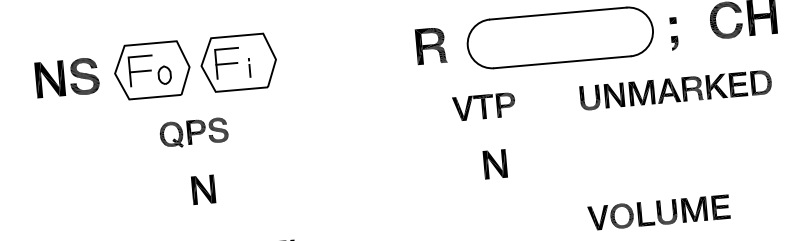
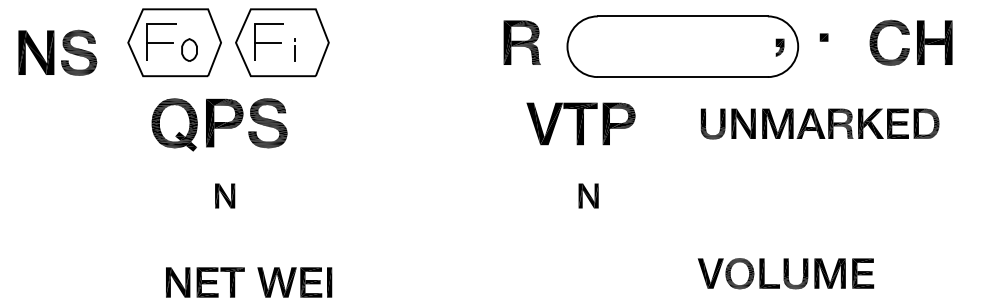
part: (674, 43) -> (779, 47), moved
part: (67, 77) -> (57, 52), moved
part: (484, 106) -> (581, 123), size x1.4
part: (194, 132) -> (219, 124), size x1.6
part: (495, 163) -> (588, 195), size x0.7
part: (203, 189) -> (224, 195), size x0.7

